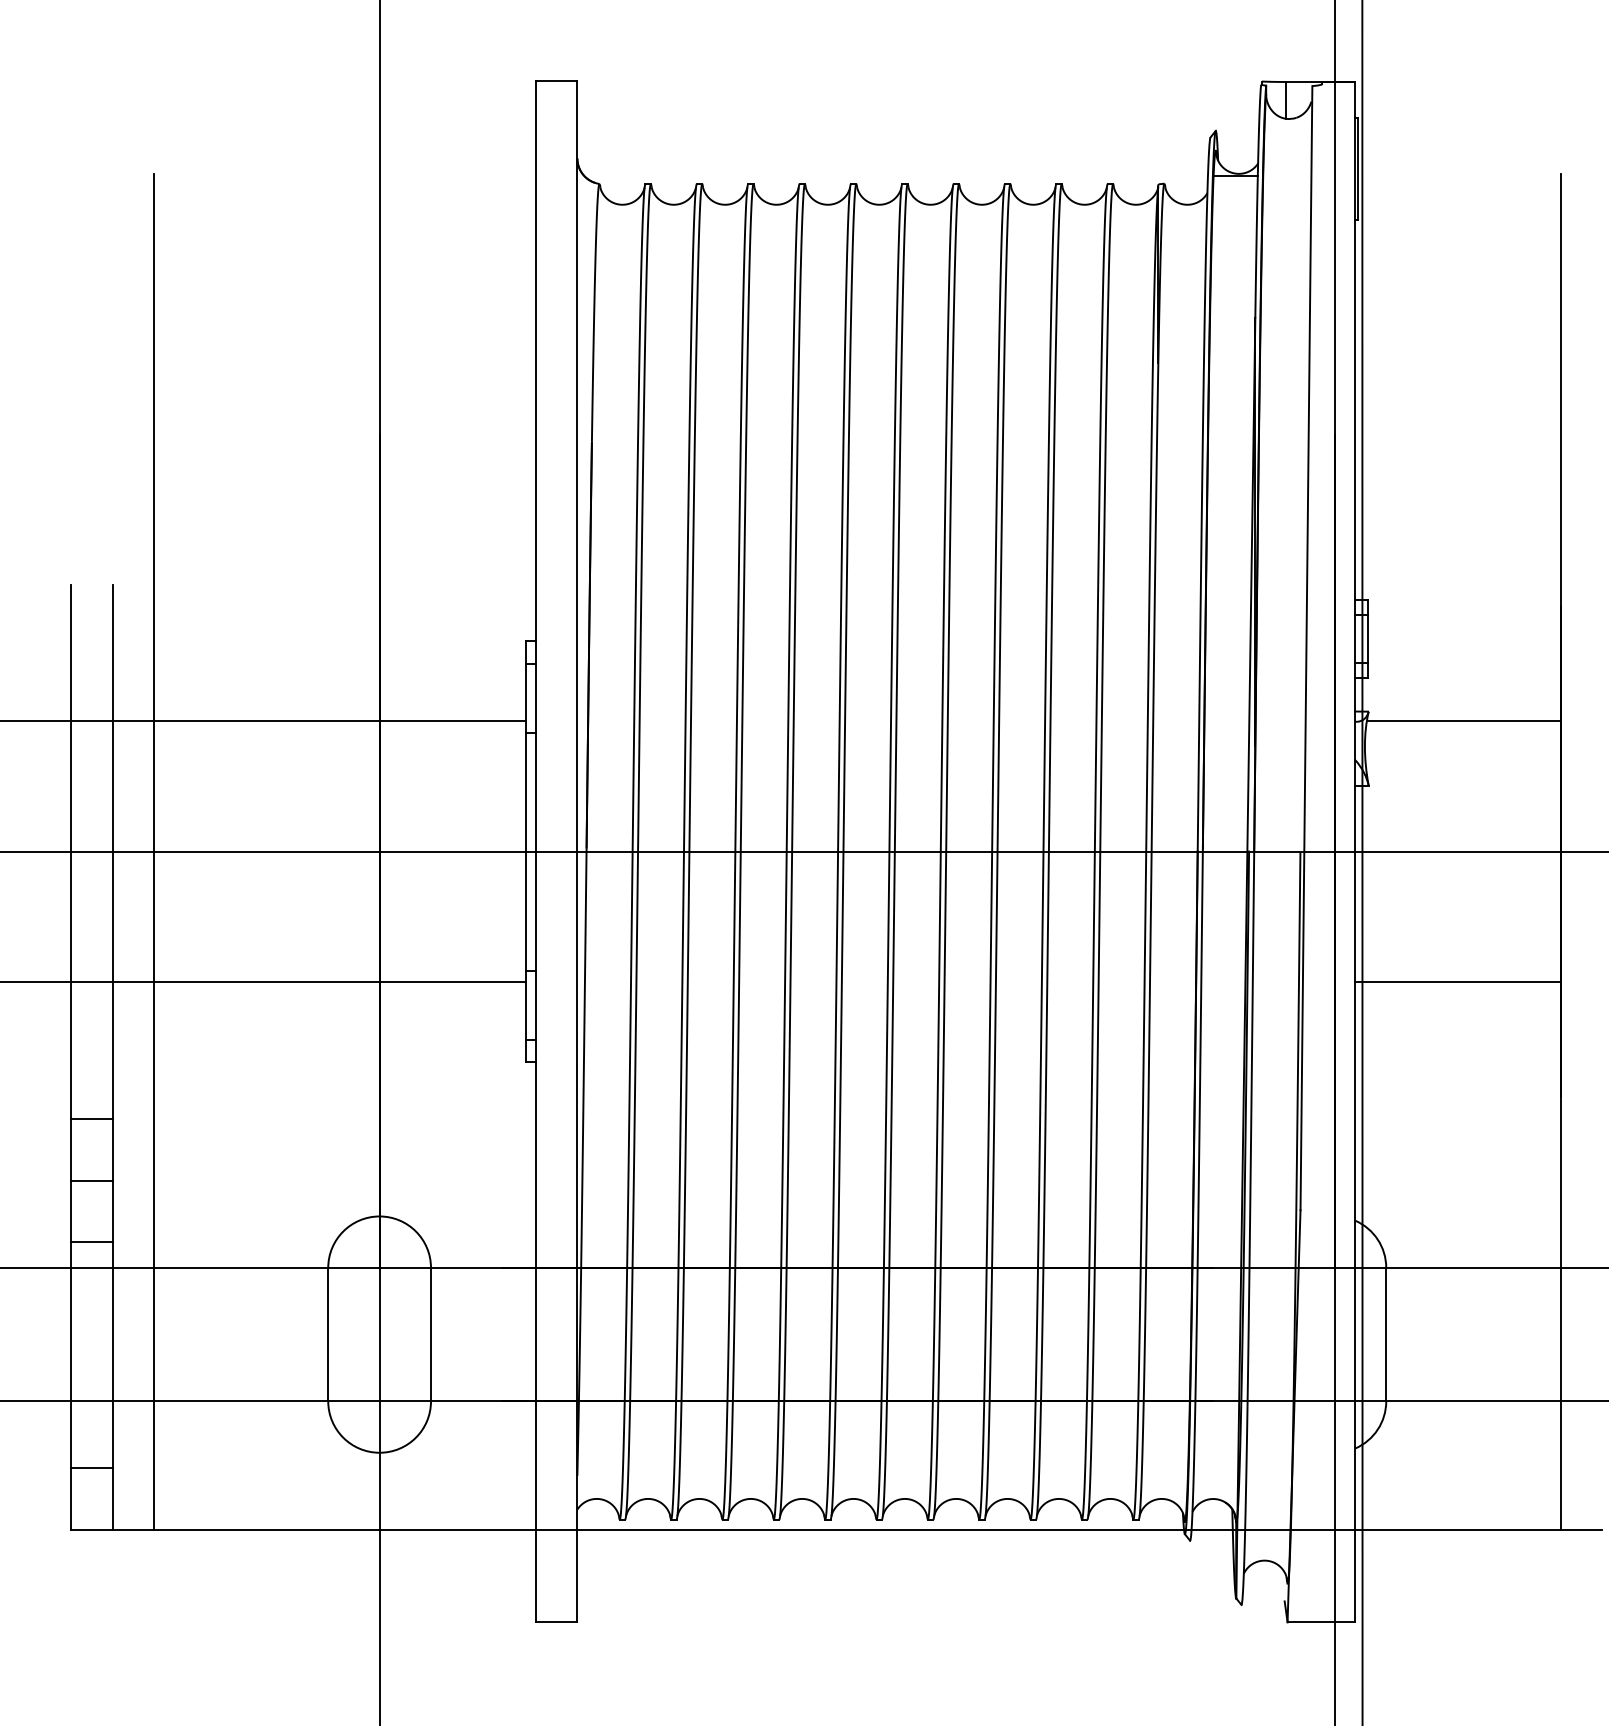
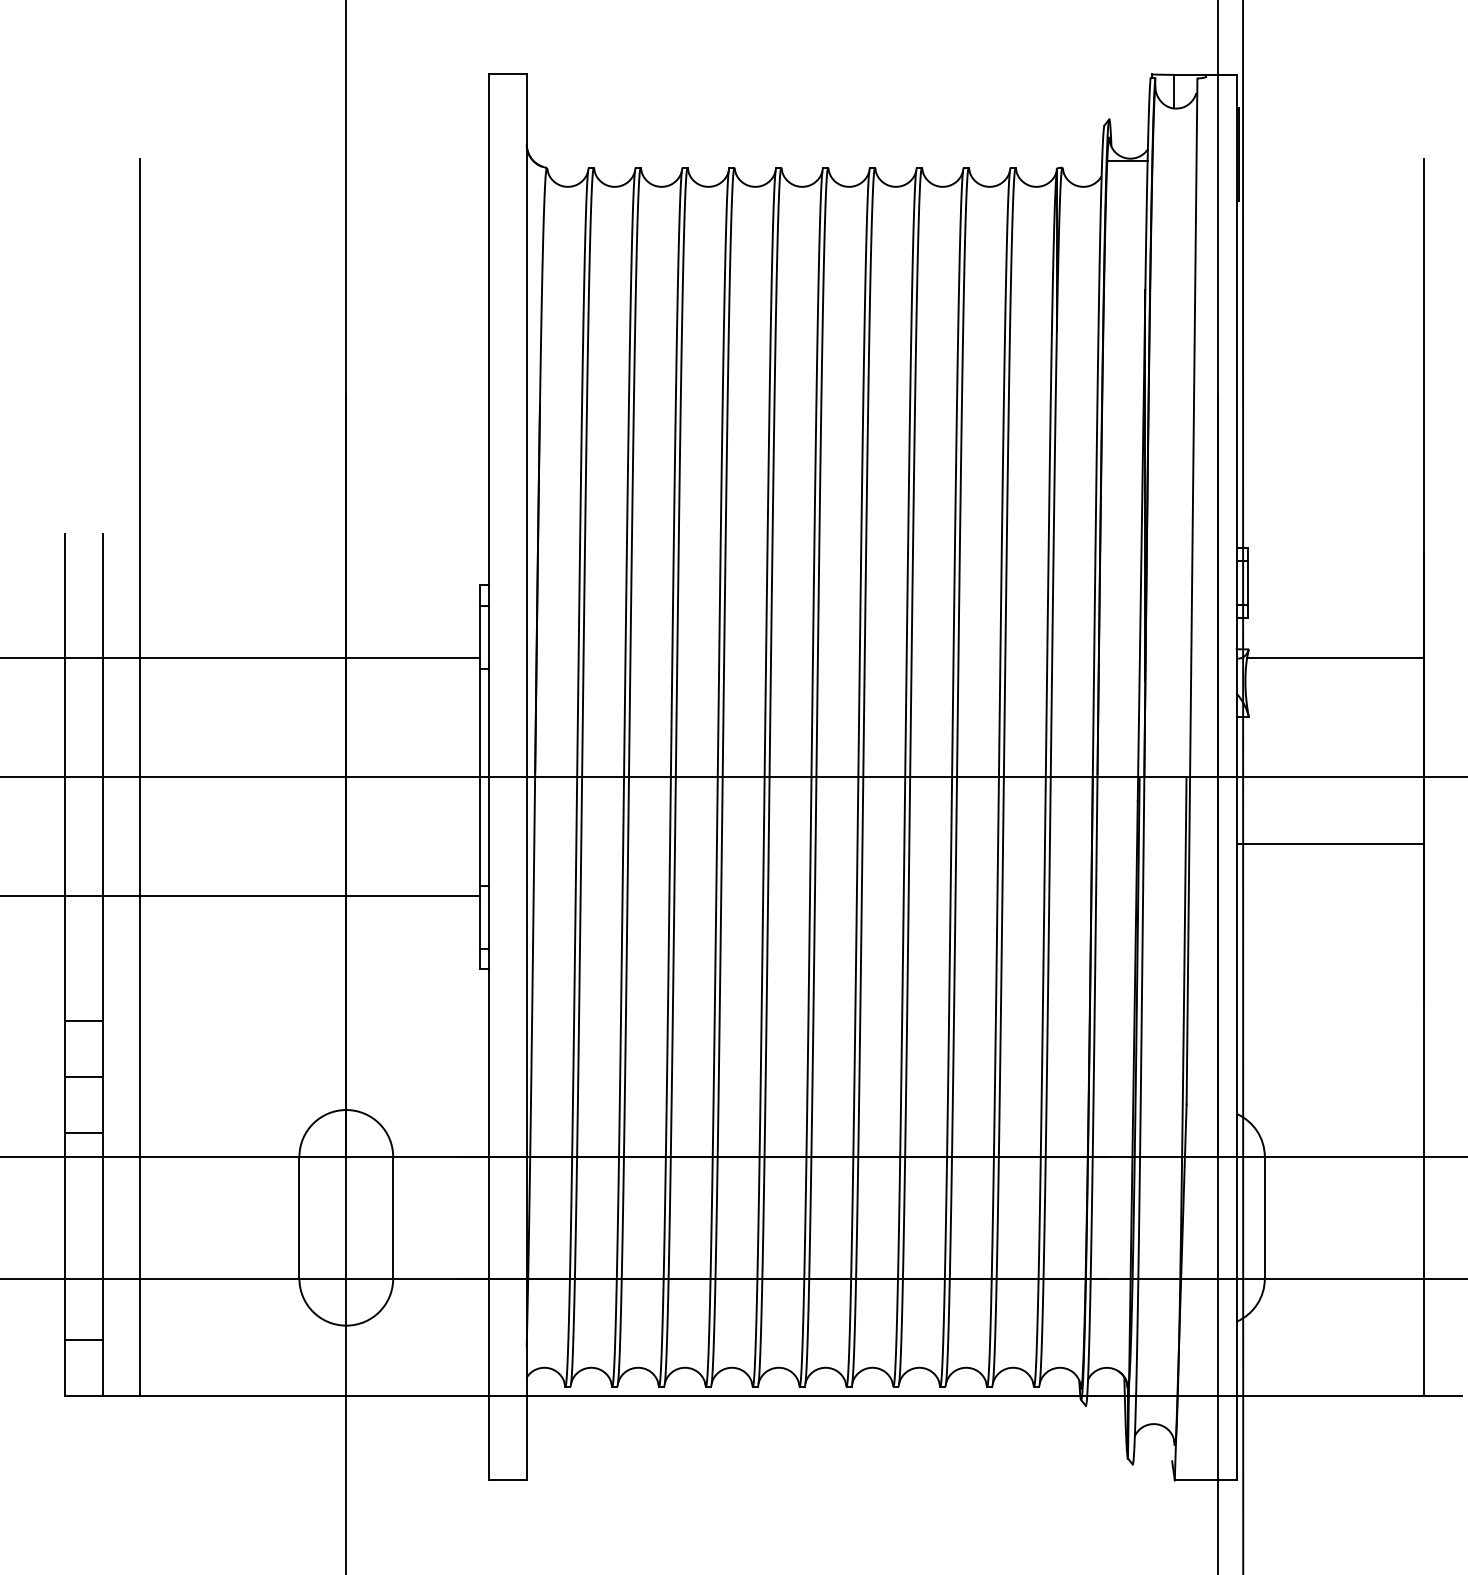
line: (1458, 982) -> (1330, 844), moved

